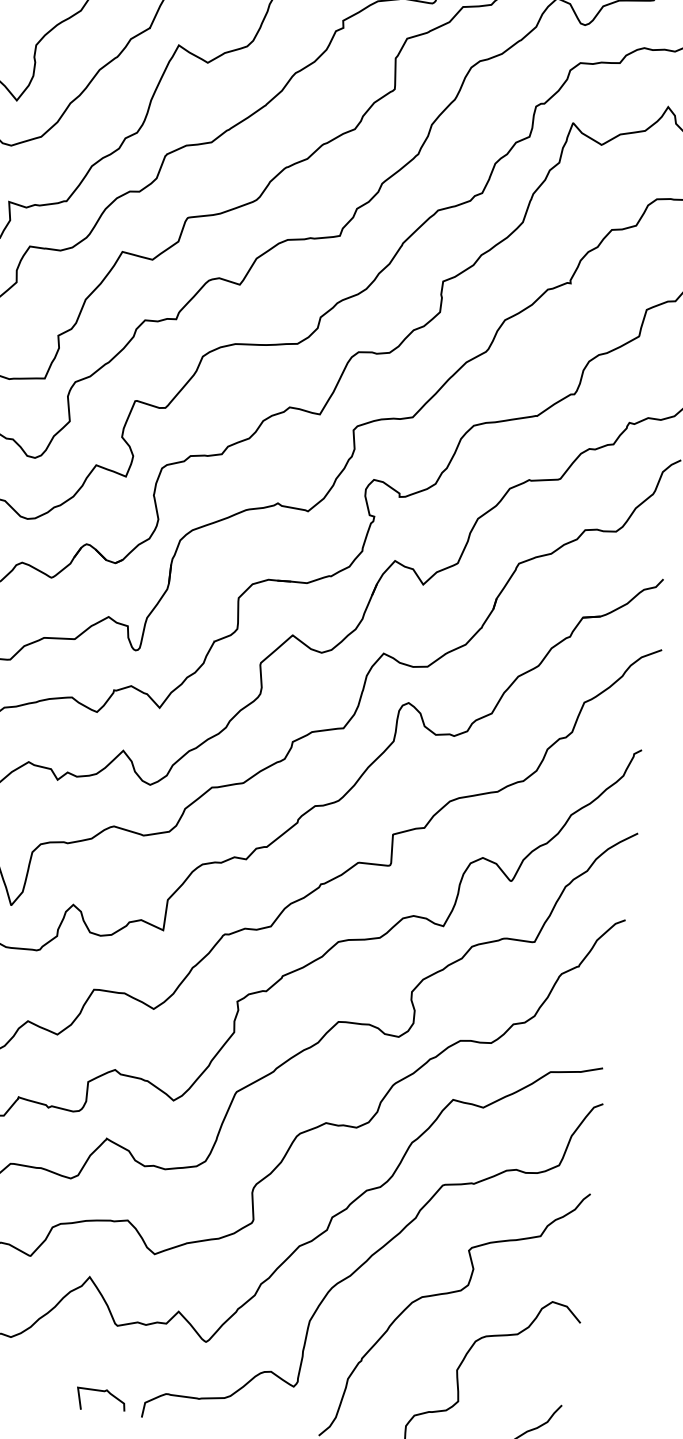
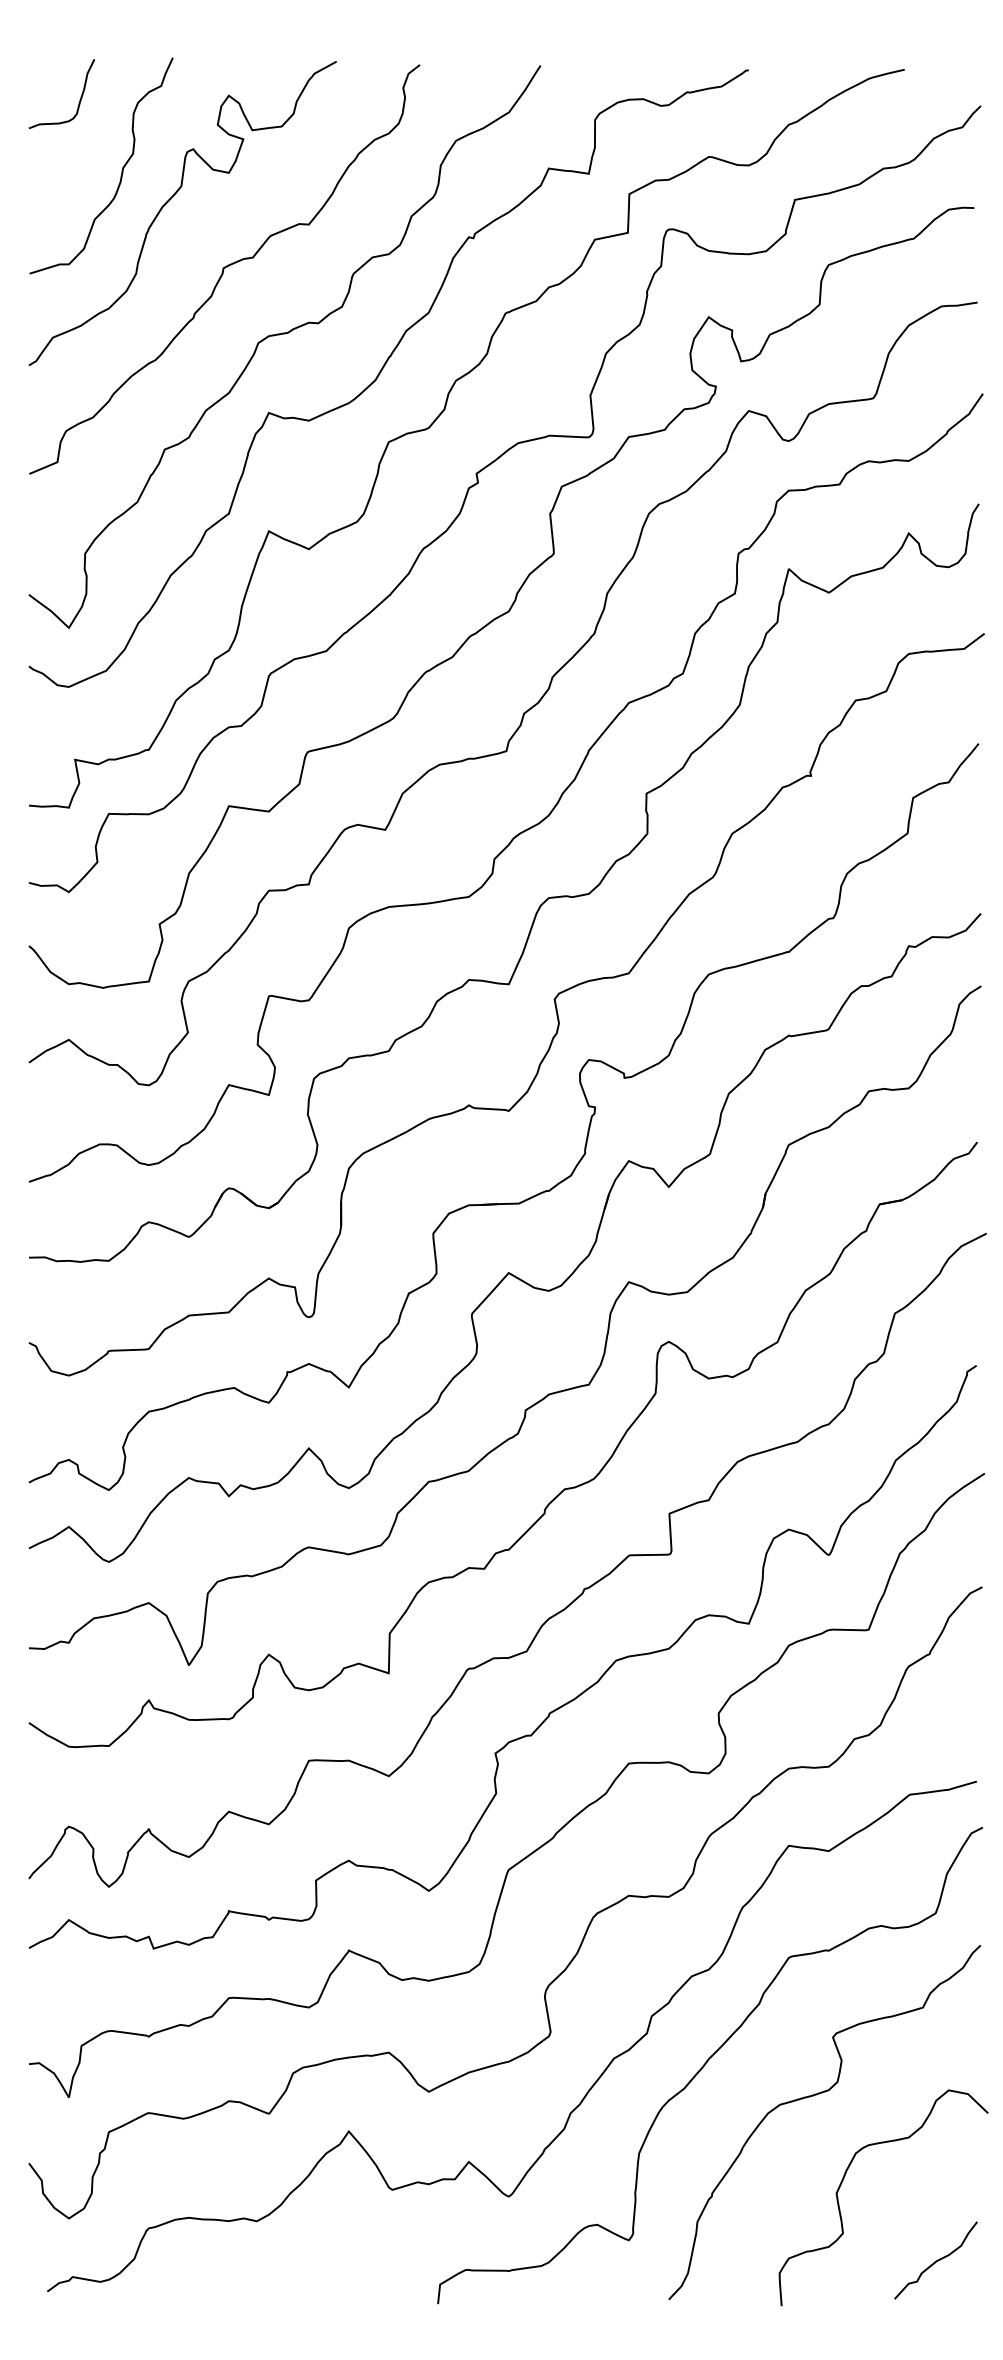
curve: (101, 1391) -> (382, 2277), removed

